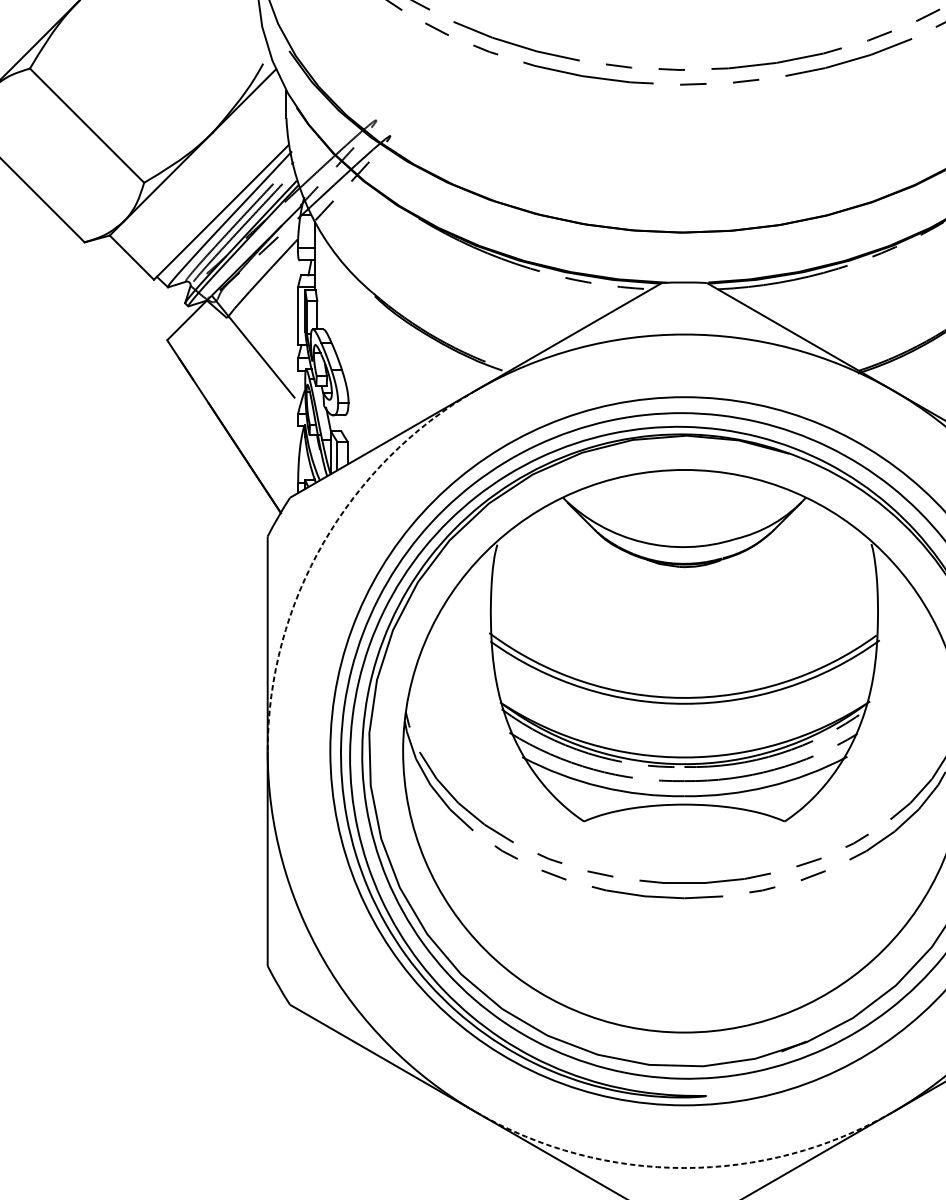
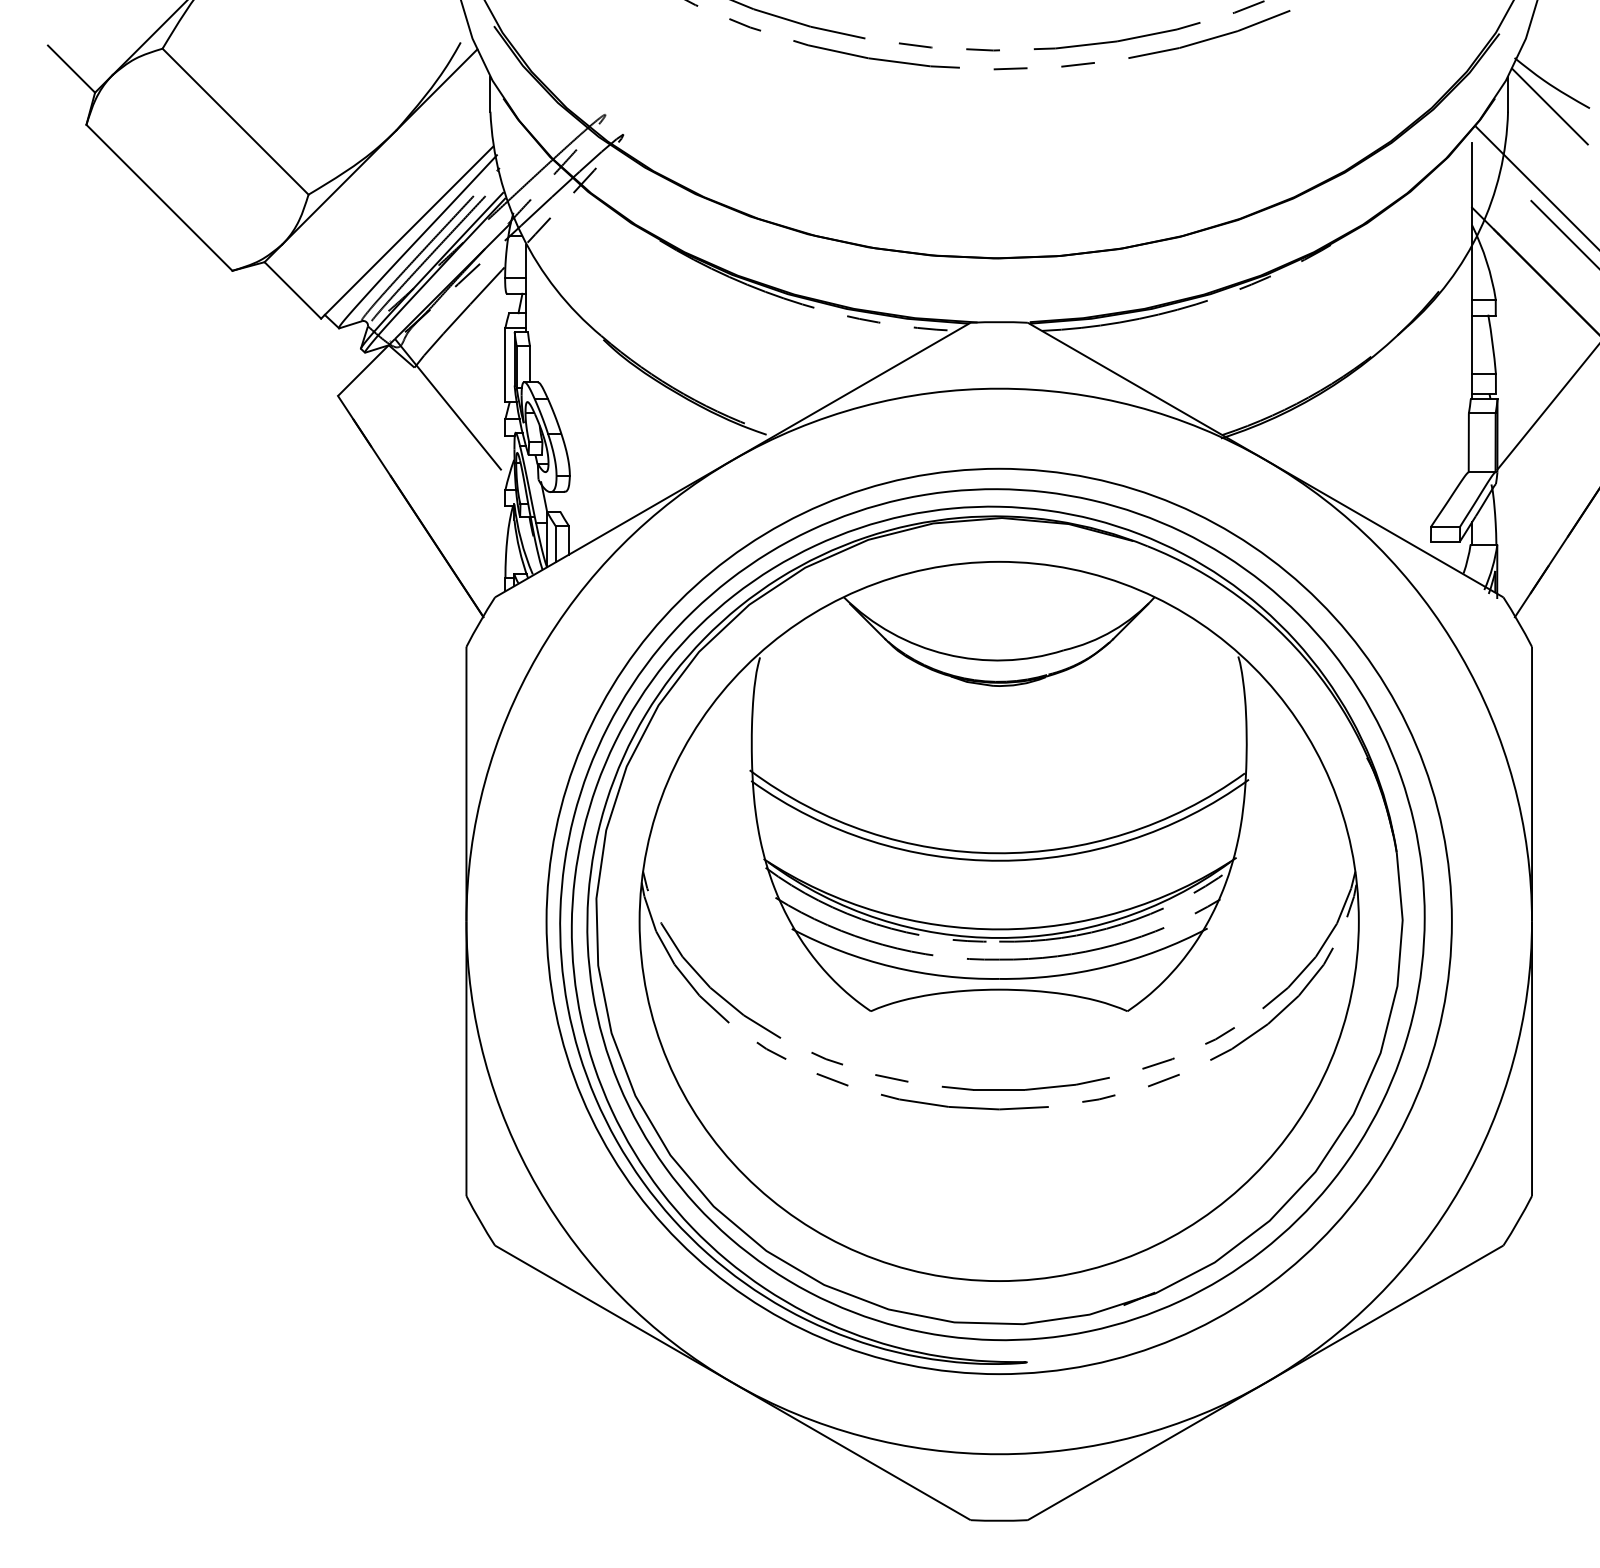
arc: (323, 543) -> (537, 655), dashed -> solid
arc: (684, 1168) -> (999, 1454), dashed -> solid

